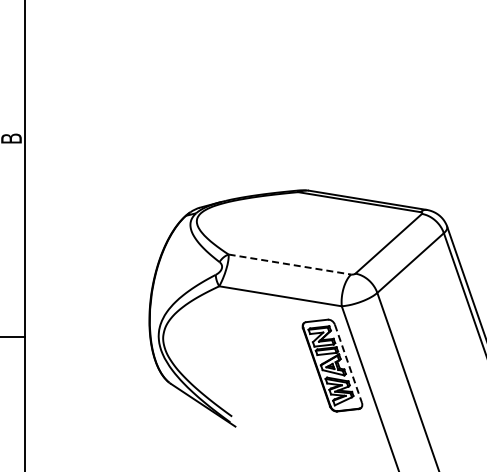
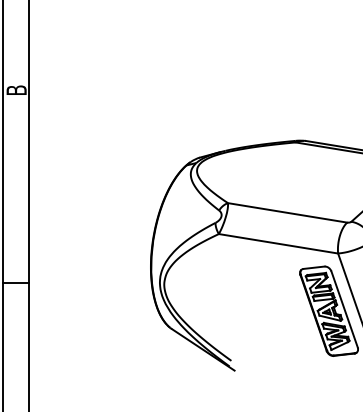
line: (290, 264) -> (288, 212), dashed -> solid
line: (348, 364) -> (344, 310), dashed -> solid

